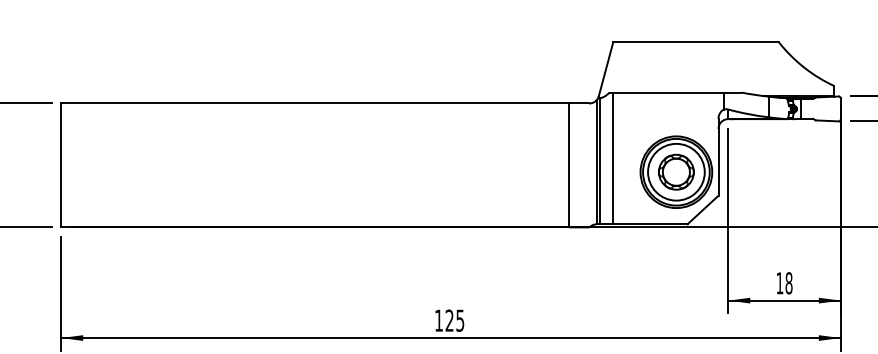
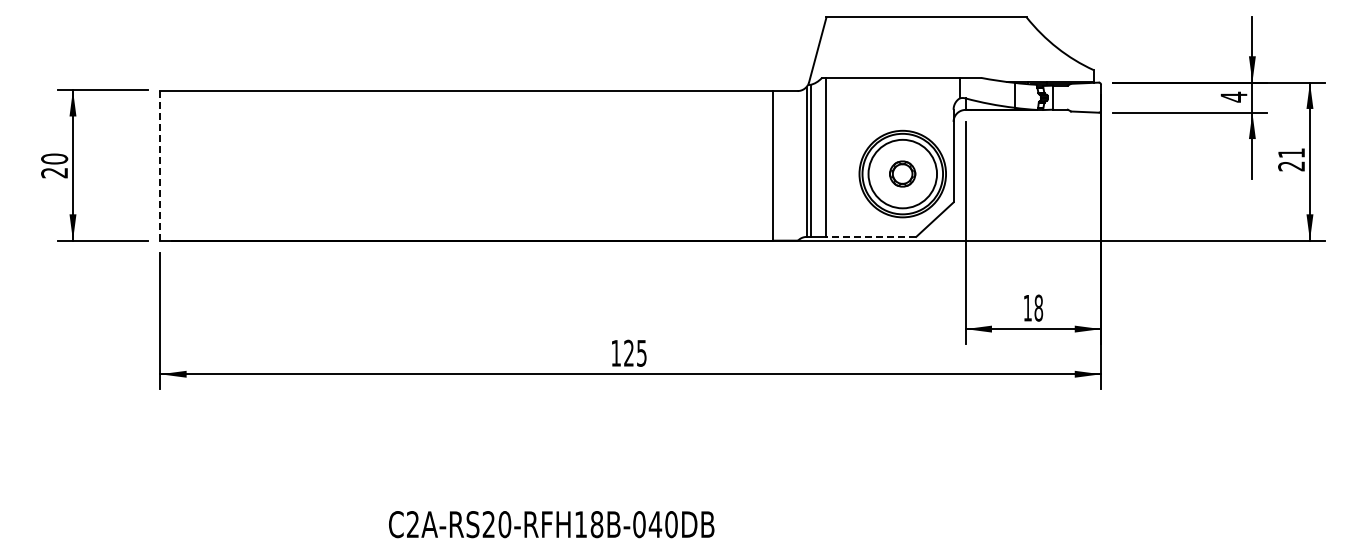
line: (61, 165) -> (160, 165), solid -> dashed
part: (676, 171) -> (902, 173), size x0.6
line: (649, 223) -> (870, 236), solid -> dashed

